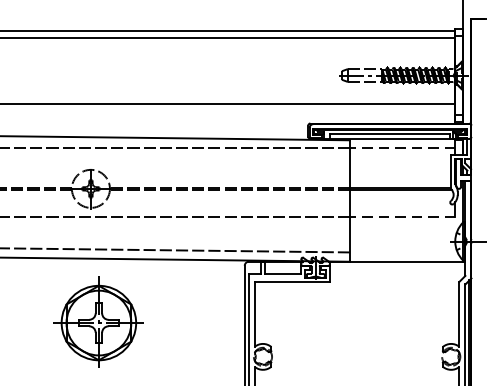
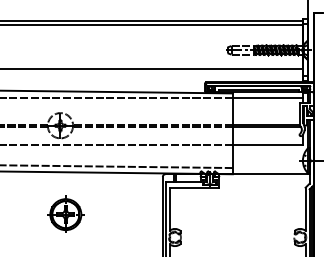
line: (402, 147) -> (267, 98), dashed -> solid
line: (402, 217) -> (267, 144), dashed -> solid
part: (98, 320) -> (65, 213), size x0.62

